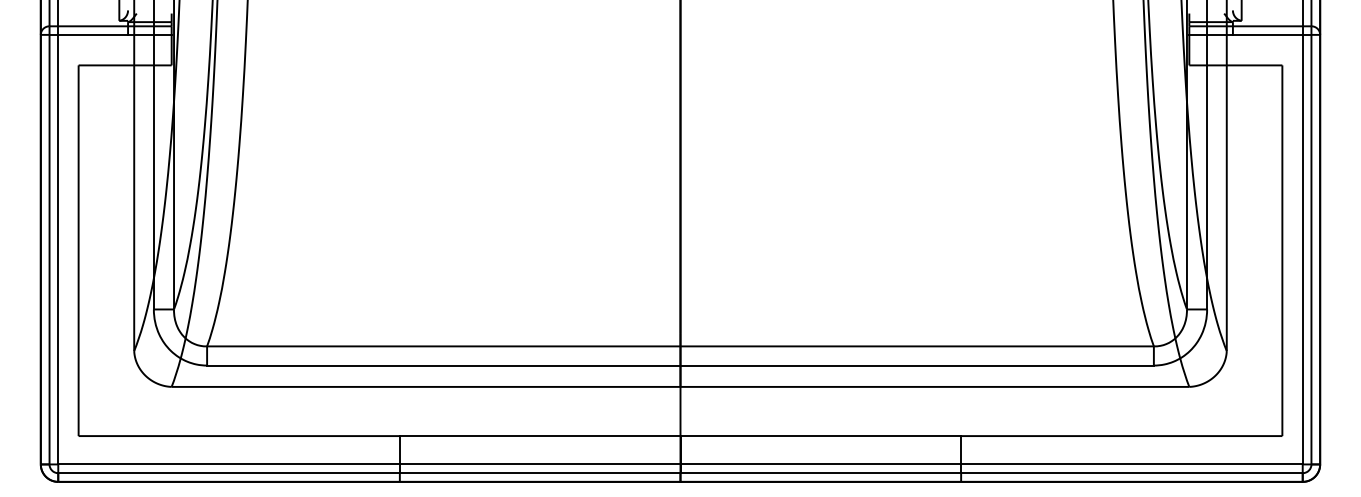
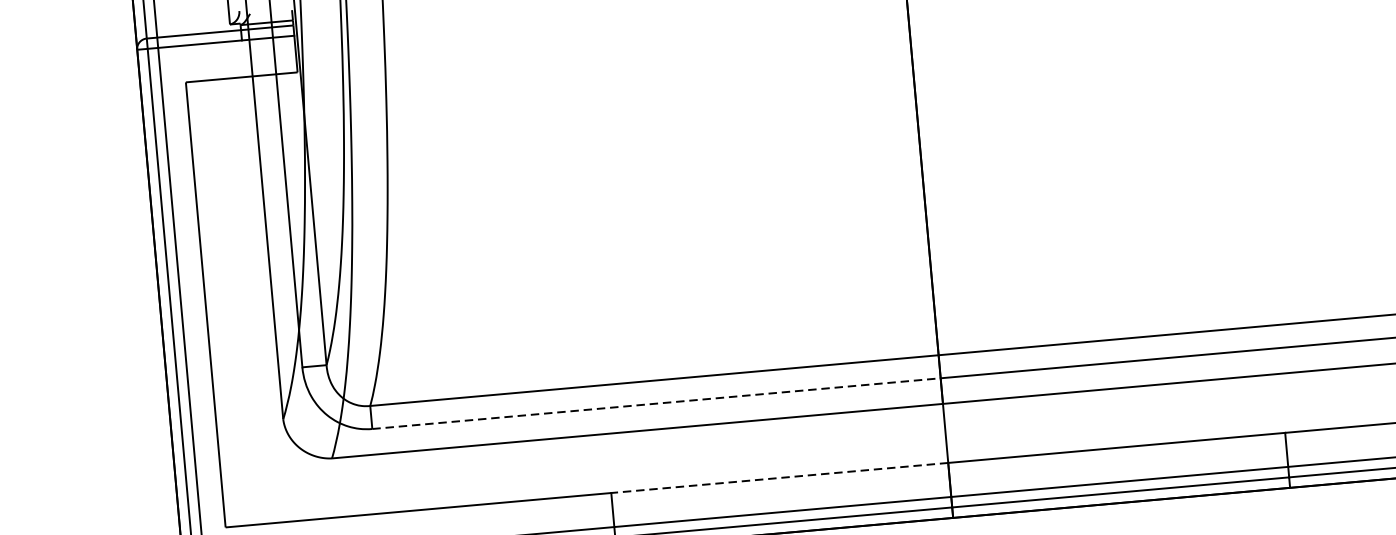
line: (443, 365) -> (656, 403), solid -> dashed
line: (539, 436) -> (779, 478), solid -> dashed

